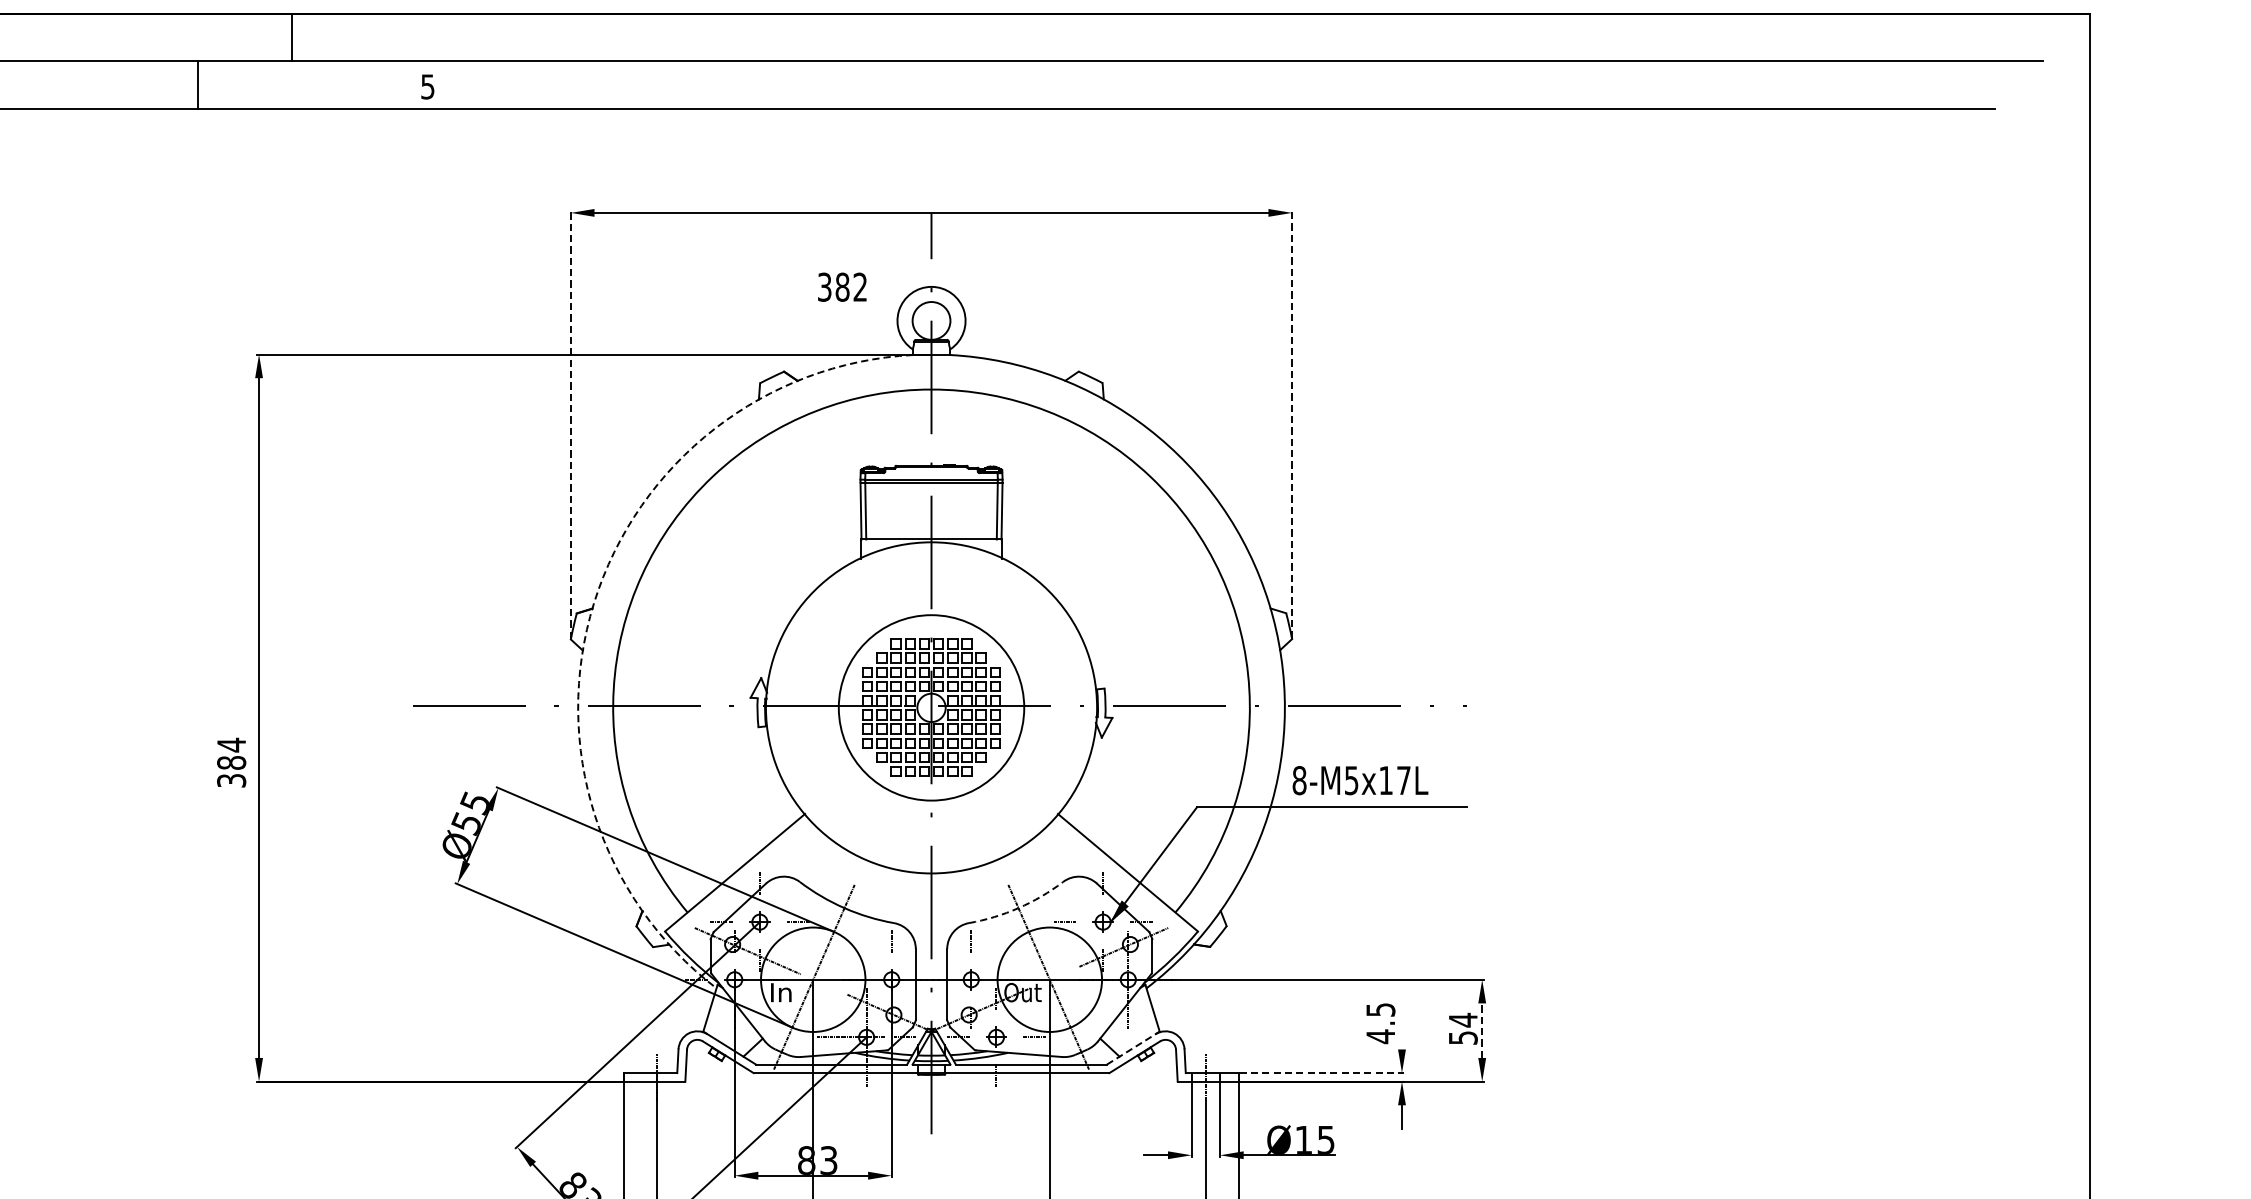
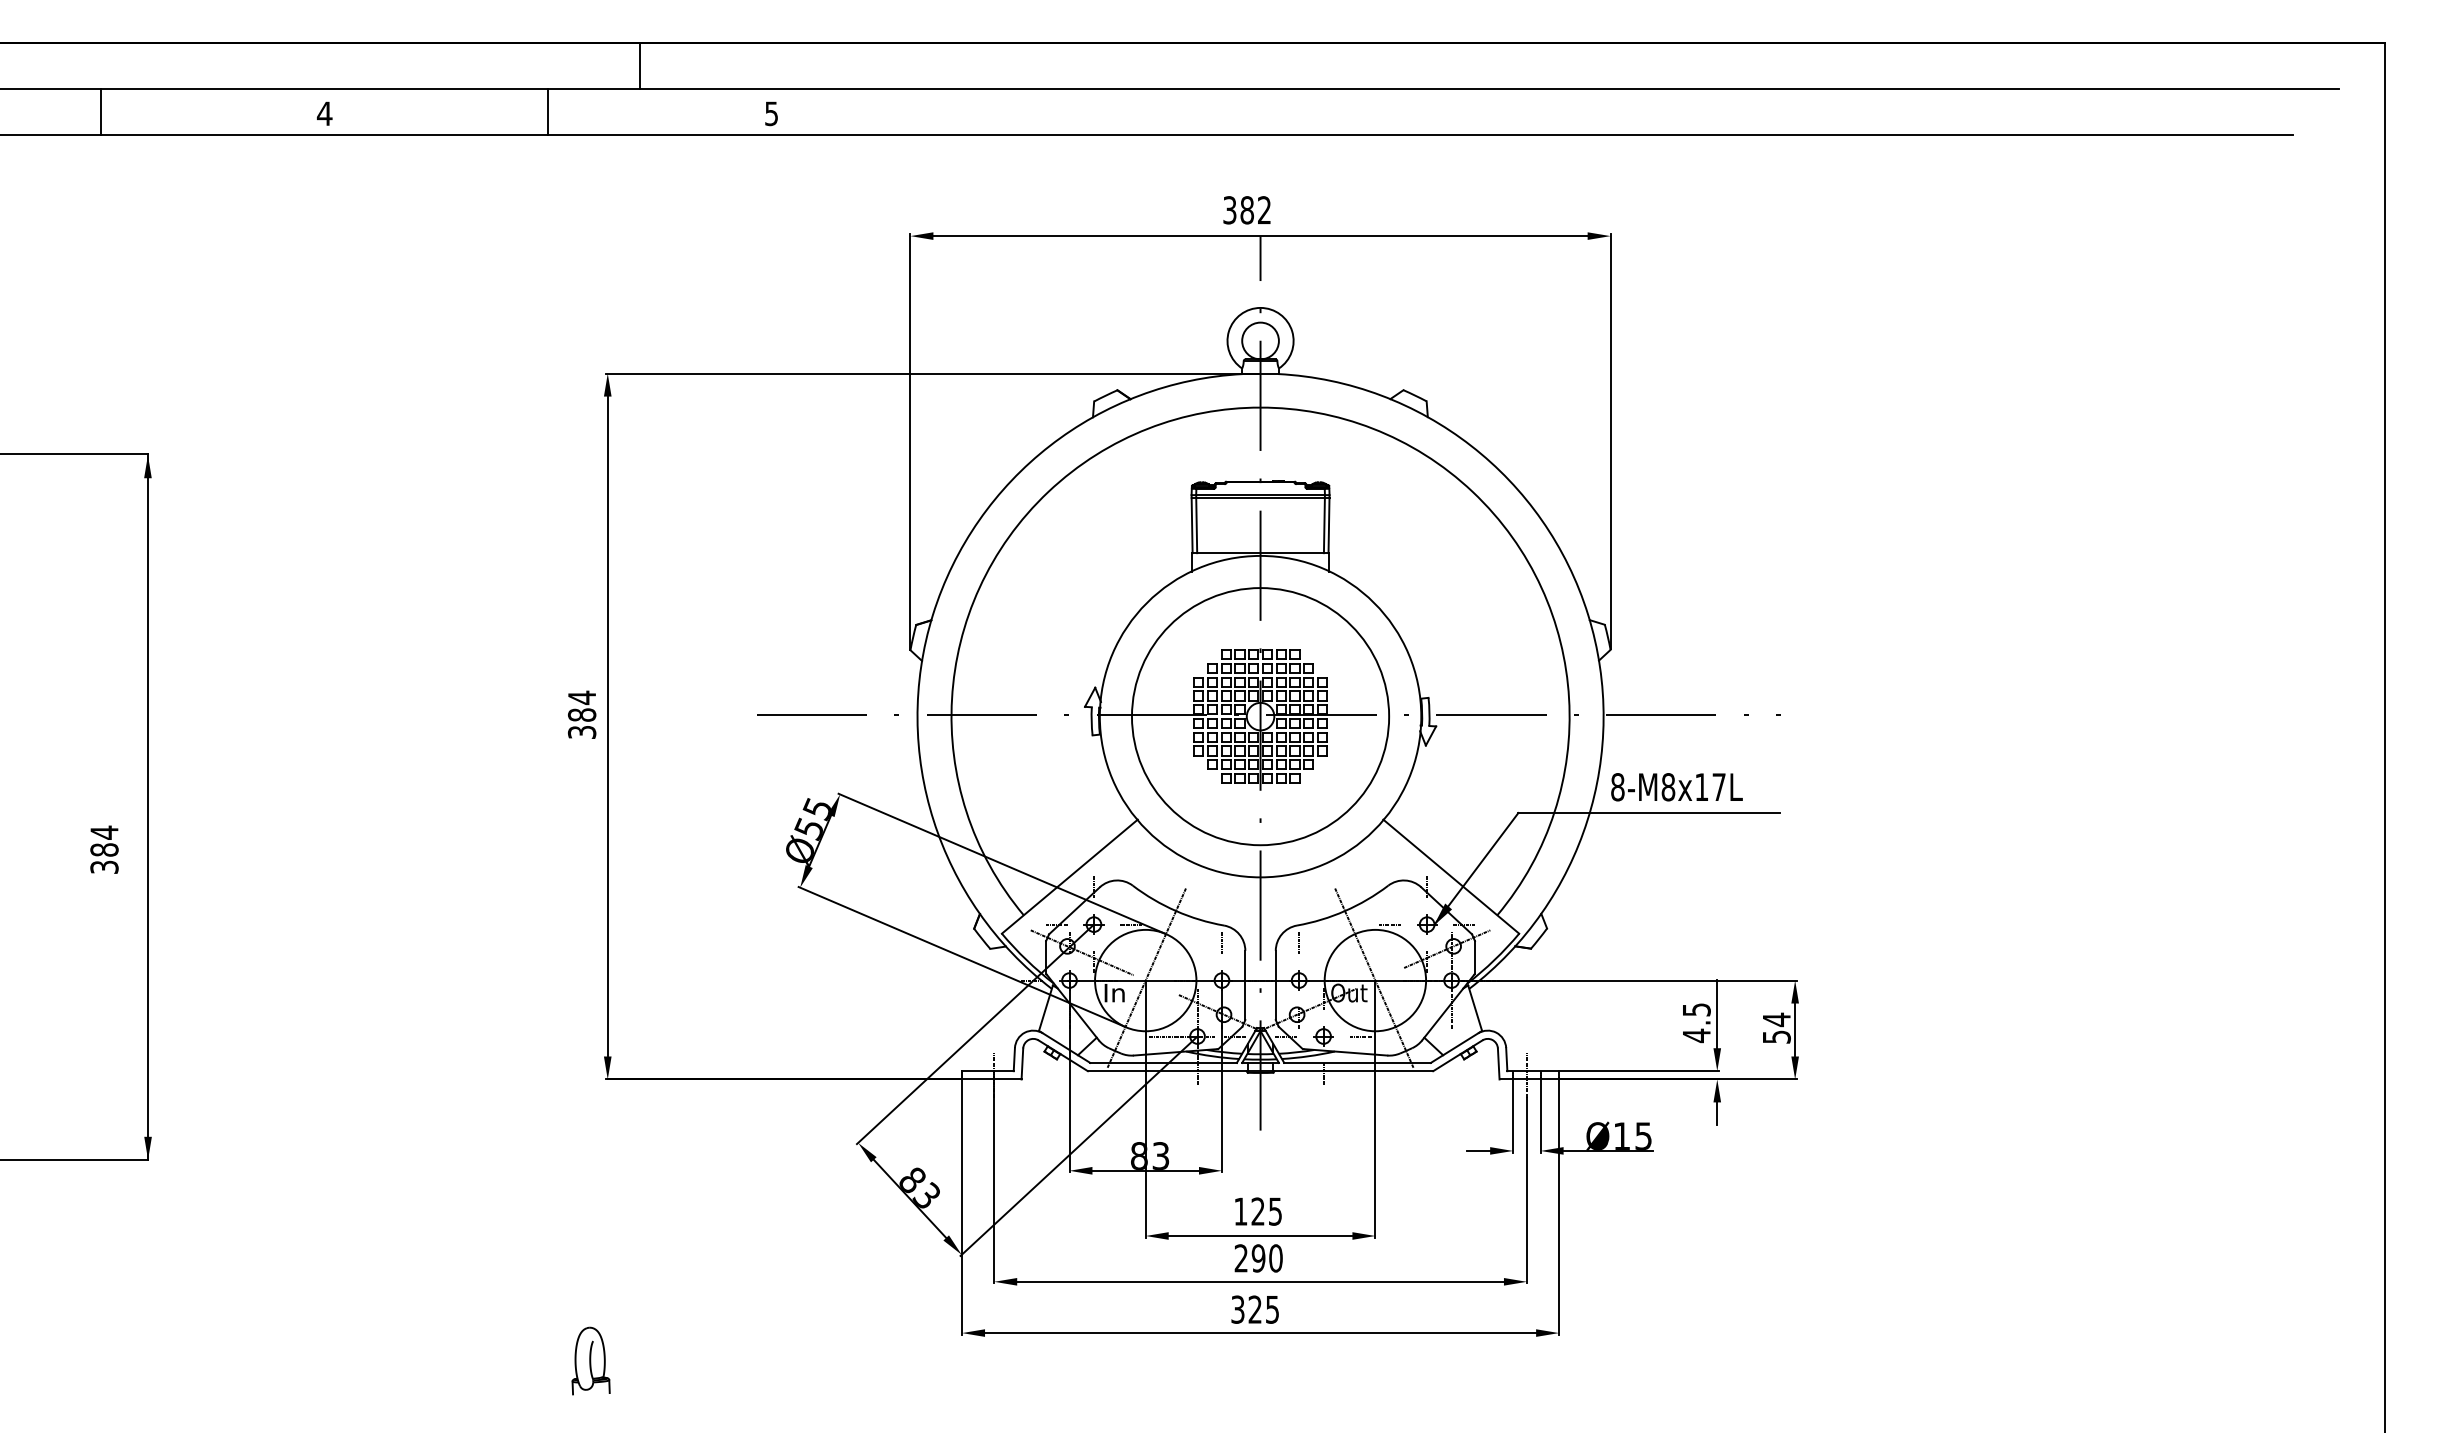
text: (841, 287) -> (1246, 210), moved
line: (1291, 424) -> (1610, 441), dashed -> solid
line: (570, 425) -> (910, 442), dashed -> solid
arc: (593, 602) -> (932, 614), dashed -> solid
circle: (931, 707) -> (1260, 716), size x1.43
text: (232, 762) -> (582, 714), moved
text: (1351, 780) -> (1668, 787), 8-M5x17L -> 8-M8x17L
arc: (1019, 908) -> (1345, 911), dashed -> solid
line: (1402, 1013) -> (1717, 1013), added
line: (1482, 1030) -> (1795, 1029), dashed -> solid
line: (1133, 1047) -> (1456, 1046), dashed -> solid
line: (1321, 1073) -> (1639, 1071), dashed -> solid

